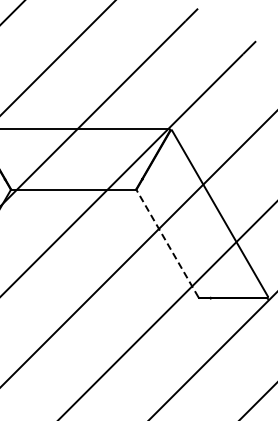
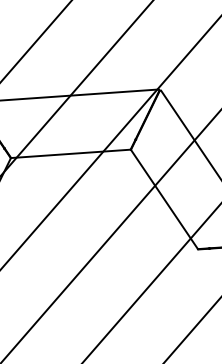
line: (167, 243) -> (164, 199), dashed -> solid

